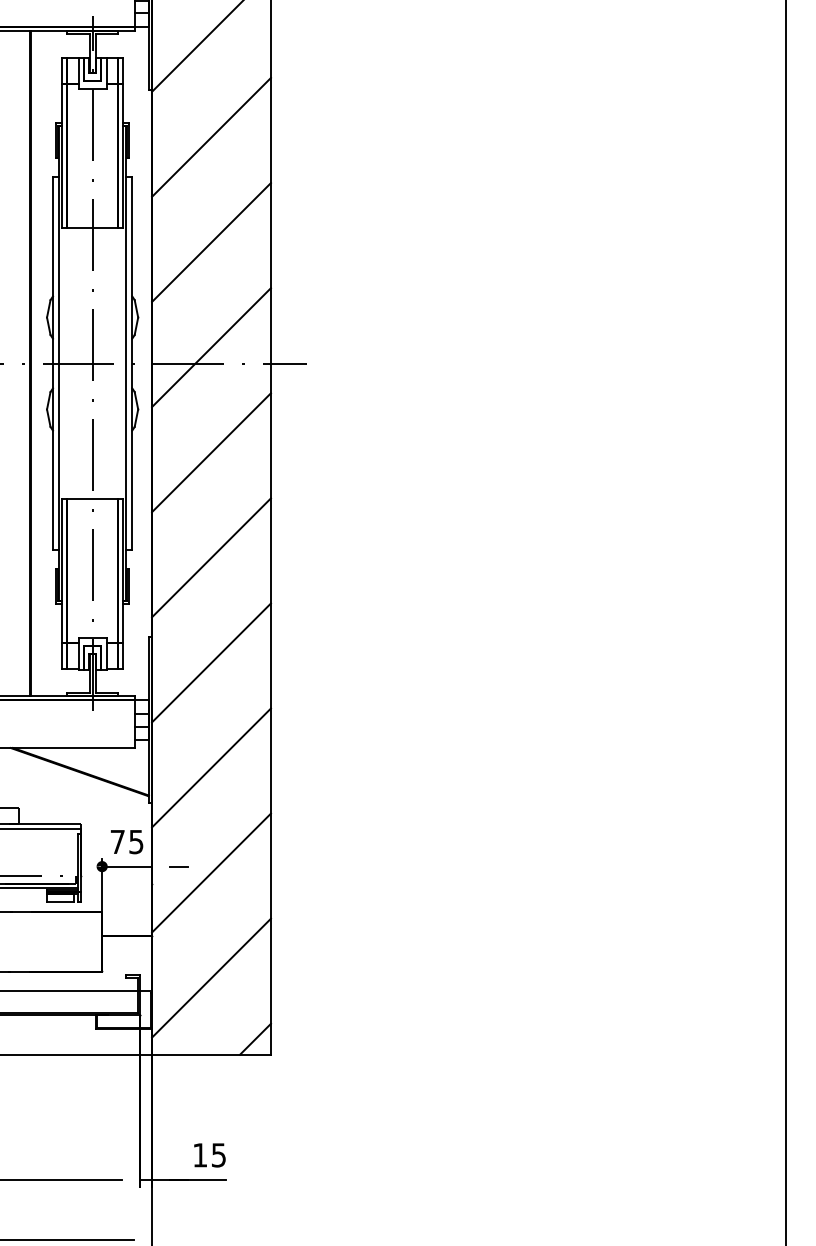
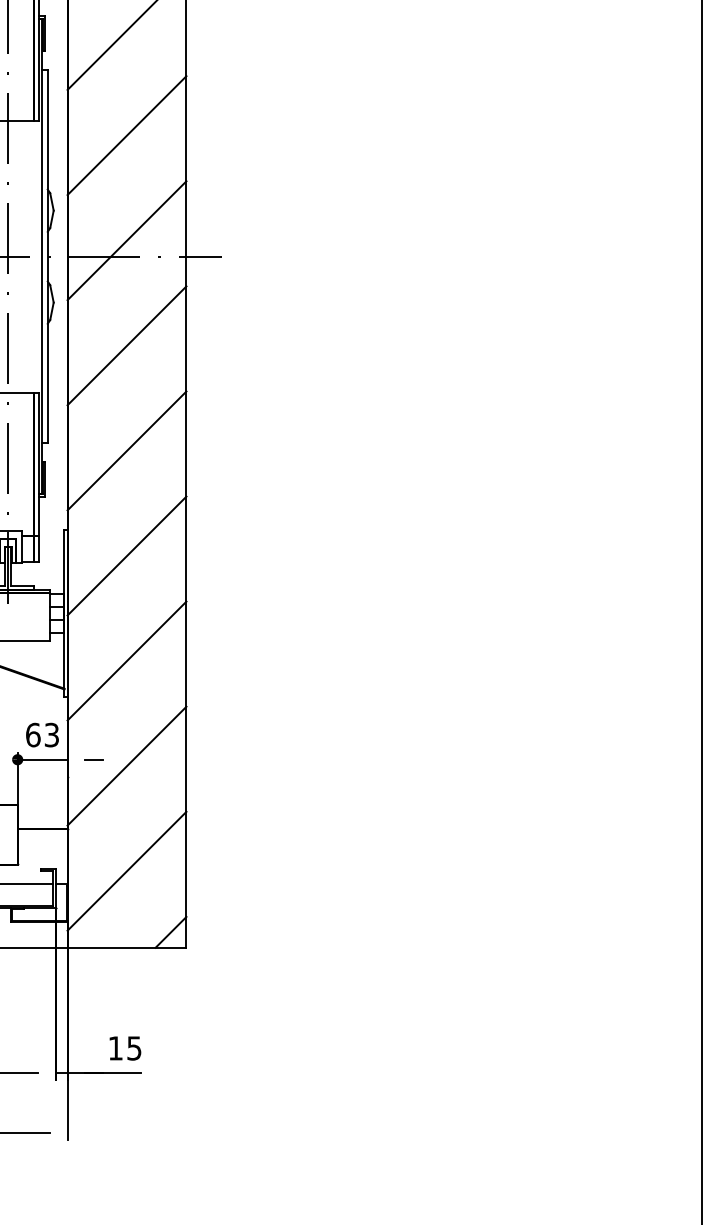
text: (126, 841) -> (42, 734), 75 -> 63

